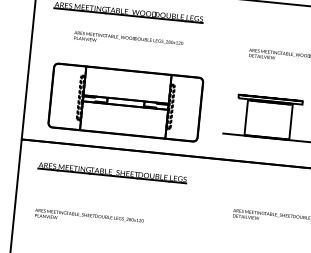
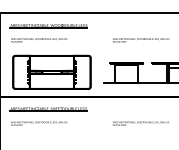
text: (129, 40) -> (39, 40), moved
text: (90, 217) -> (39, 123), moved

